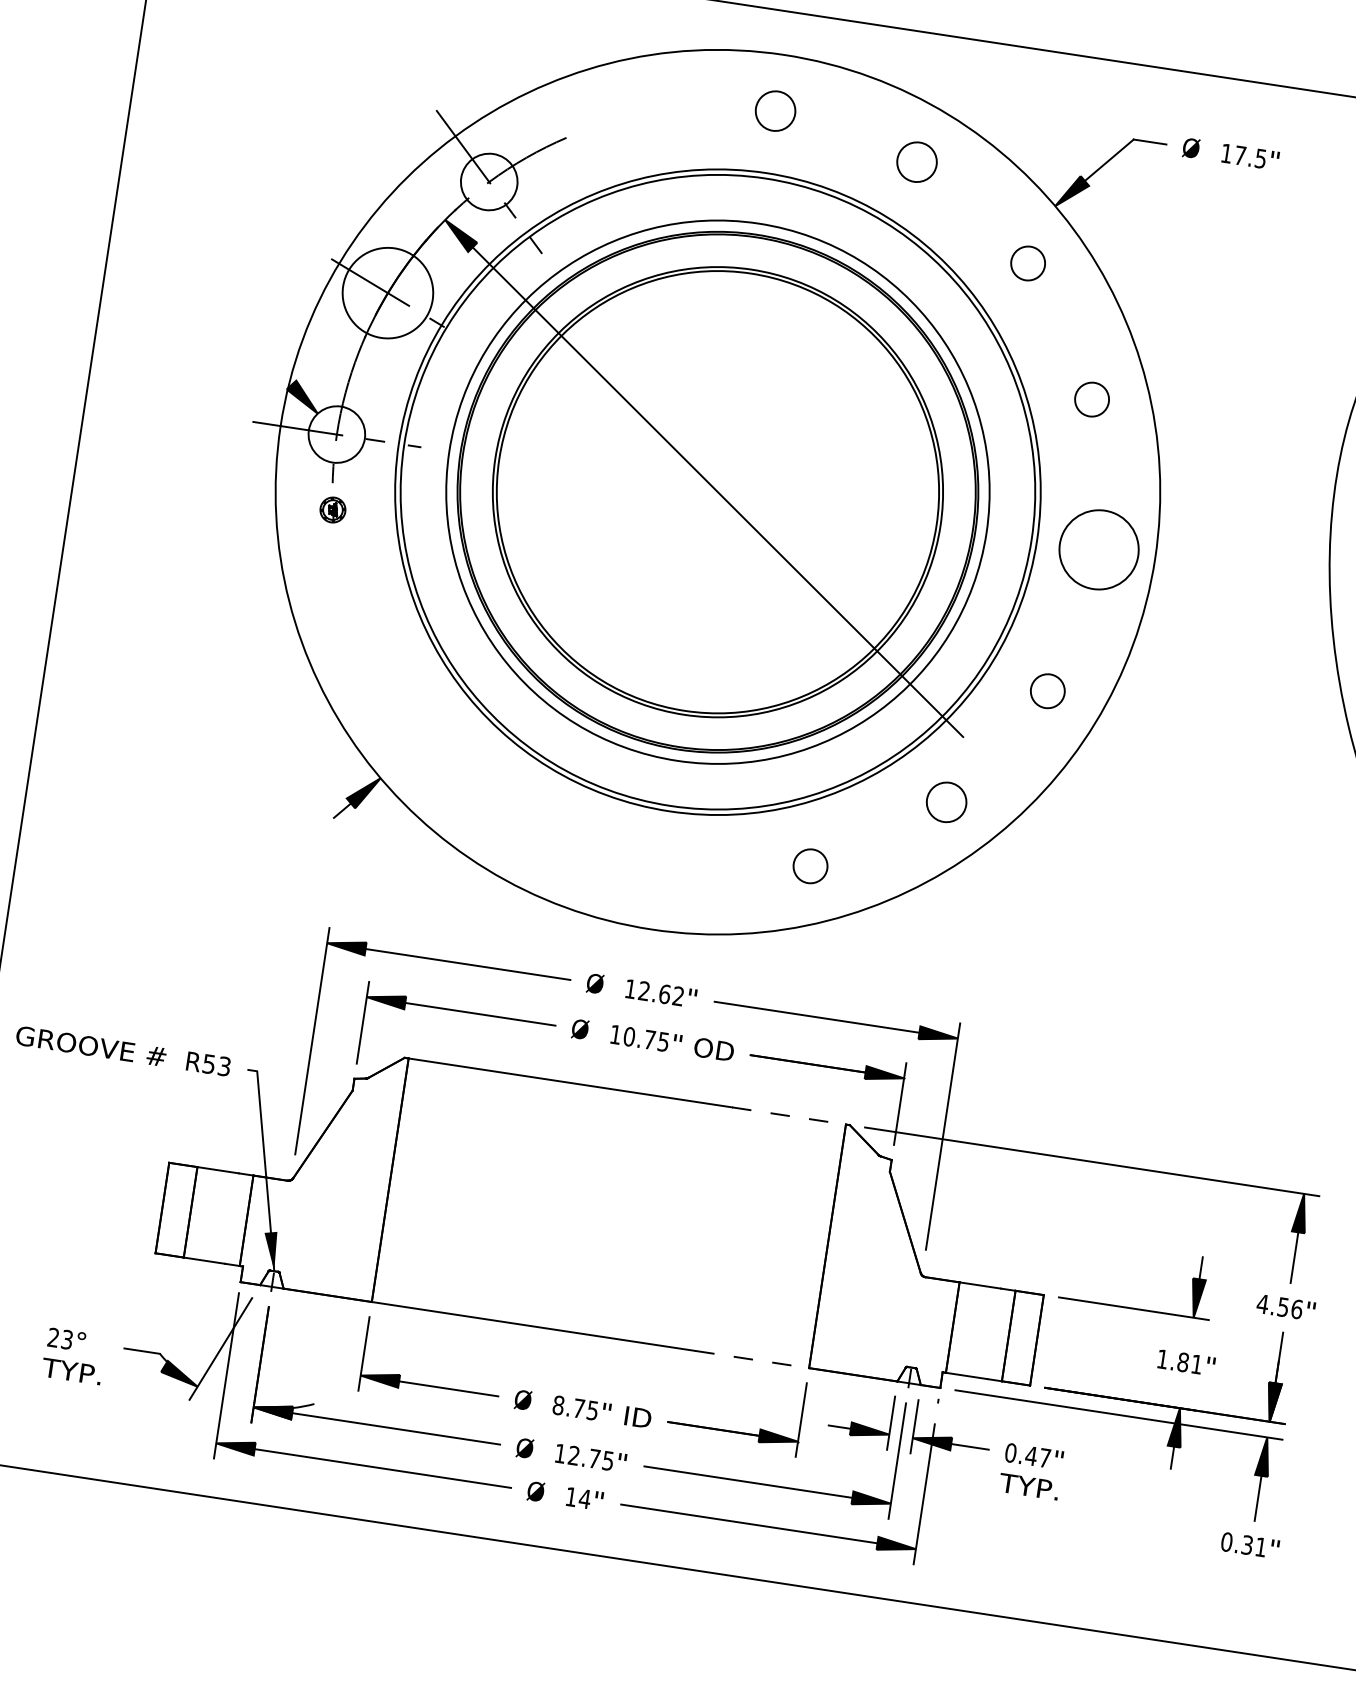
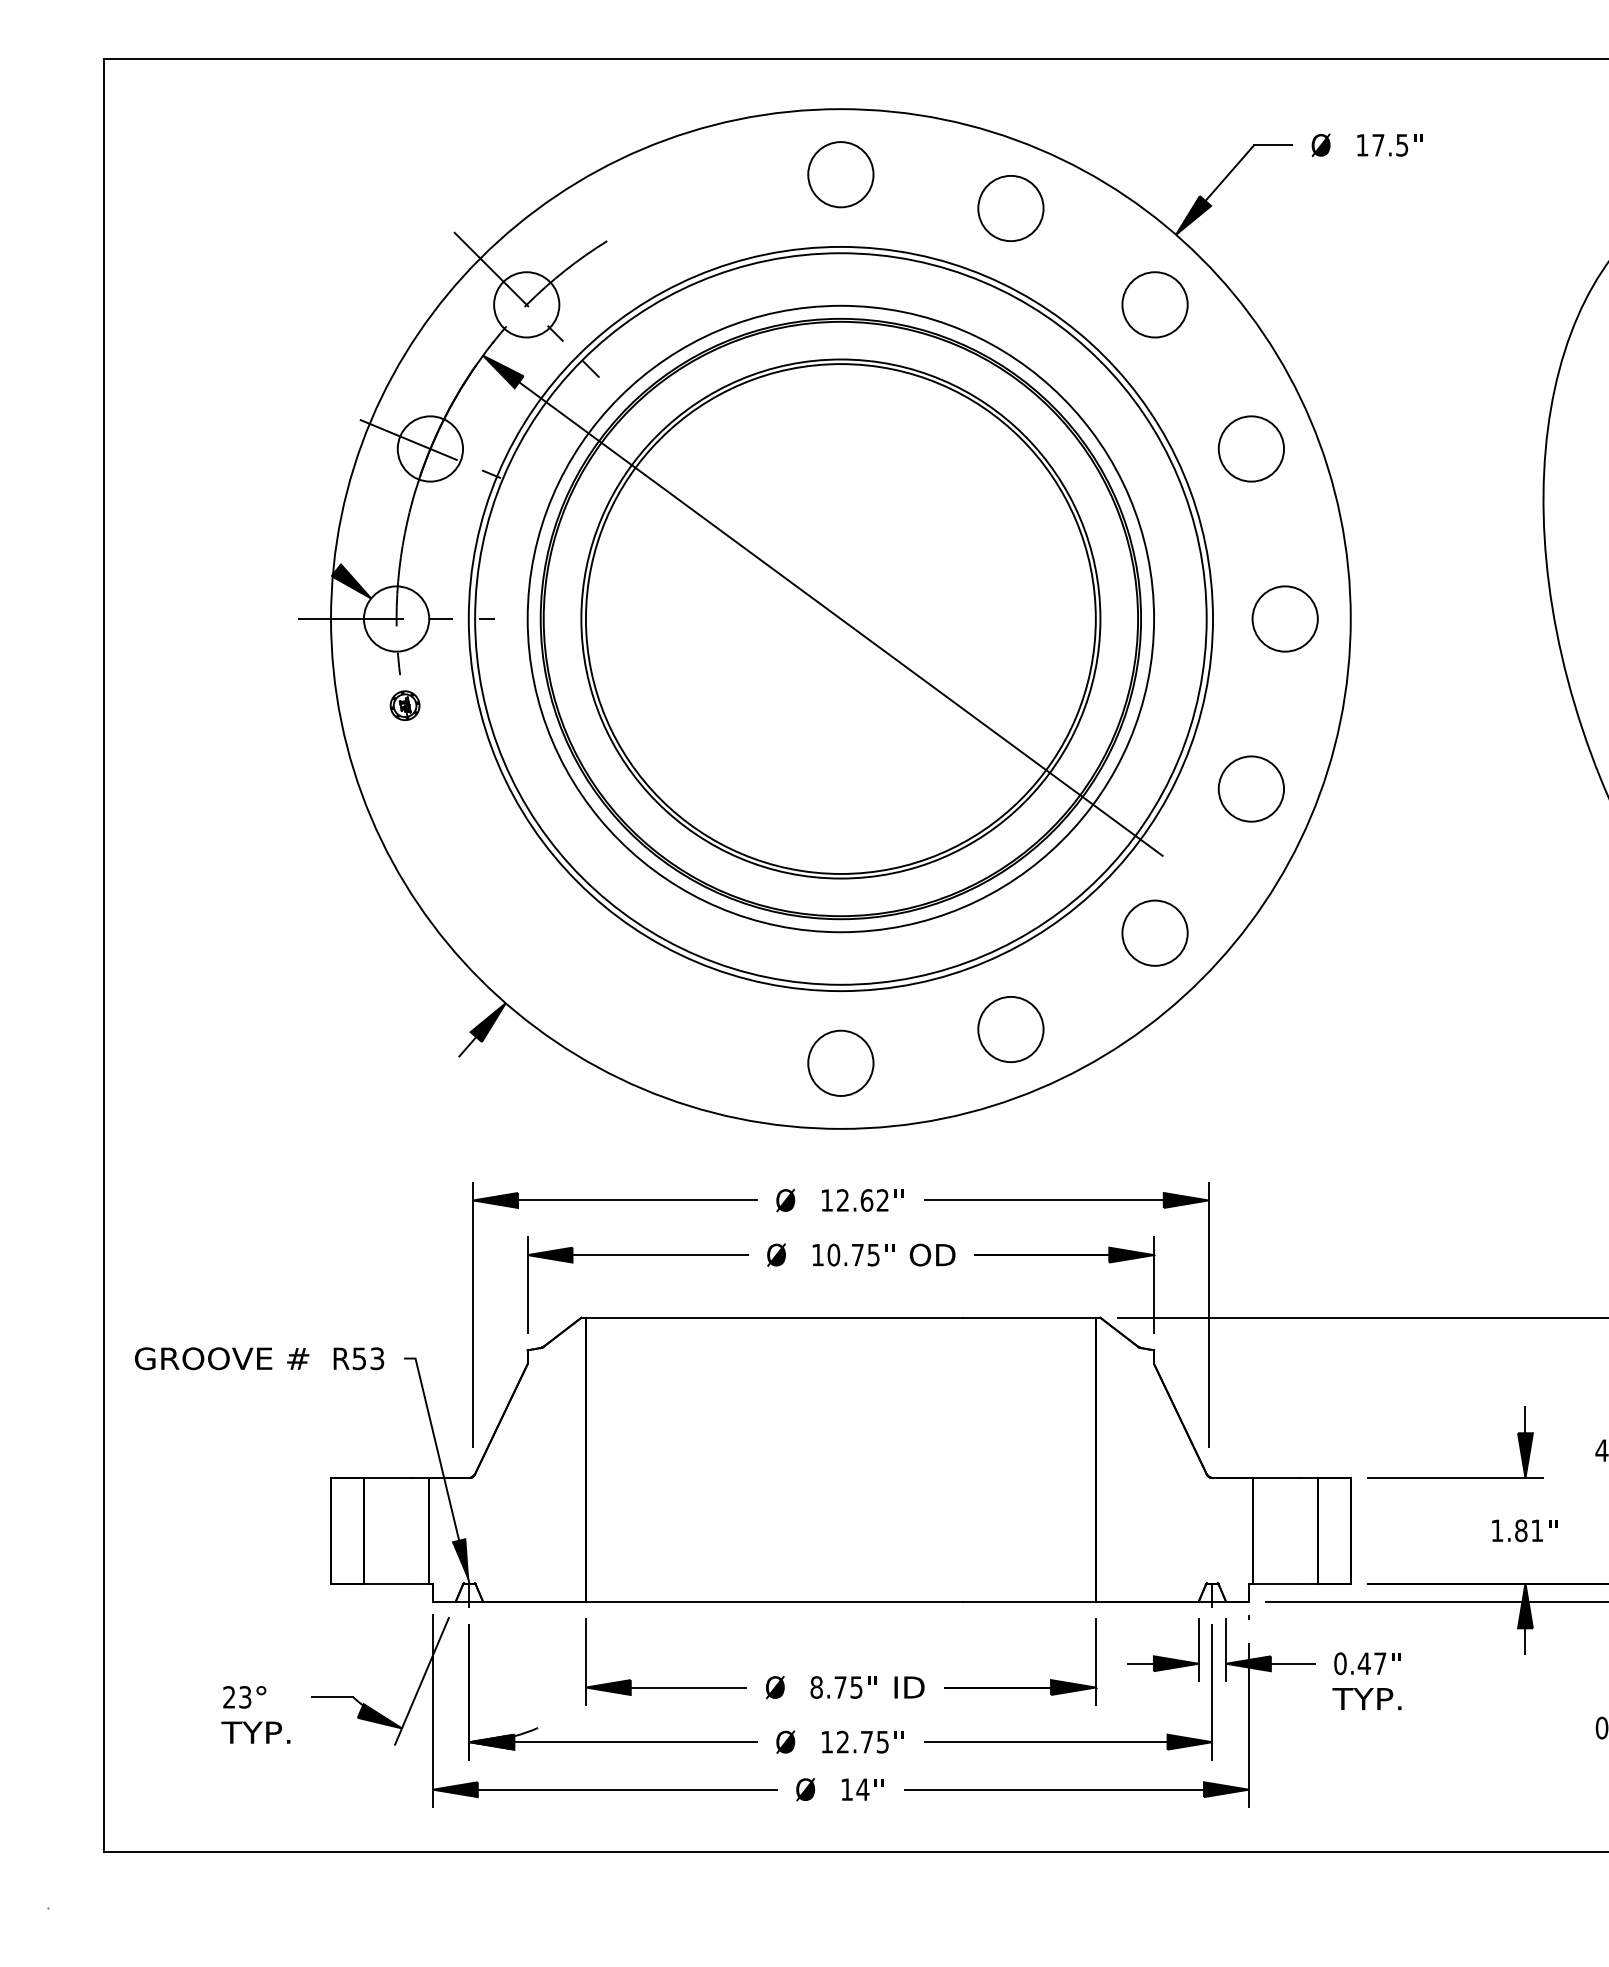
circle: (775, 110) -> (840, 174), size x1.43
circle: (916, 162) -> (1010, 208), size x1.43
circle: (1027, 263) -> (1154, 304), size x1.67
circle: (388, 292) -> (430, 448), size x0.62
circle: (1092, 399) -> (1251, 448), size x1.67
circle: (1098, 549) -> (1284, 618), size x0.71
circle: (1047, 690) -> (1250, 788), size x1.67
circle: (946, 801) -> (1154, 932), size x1.43
circle: (810, 866) -> (1010, 1029), size x1.67
circle: (660, 872) -> (840, 1062), added
line: (789, 1115) -> (1029, 1317), dashed -> solid
line: (752, 1359) -> (1029, 1601), dashed -> solid

